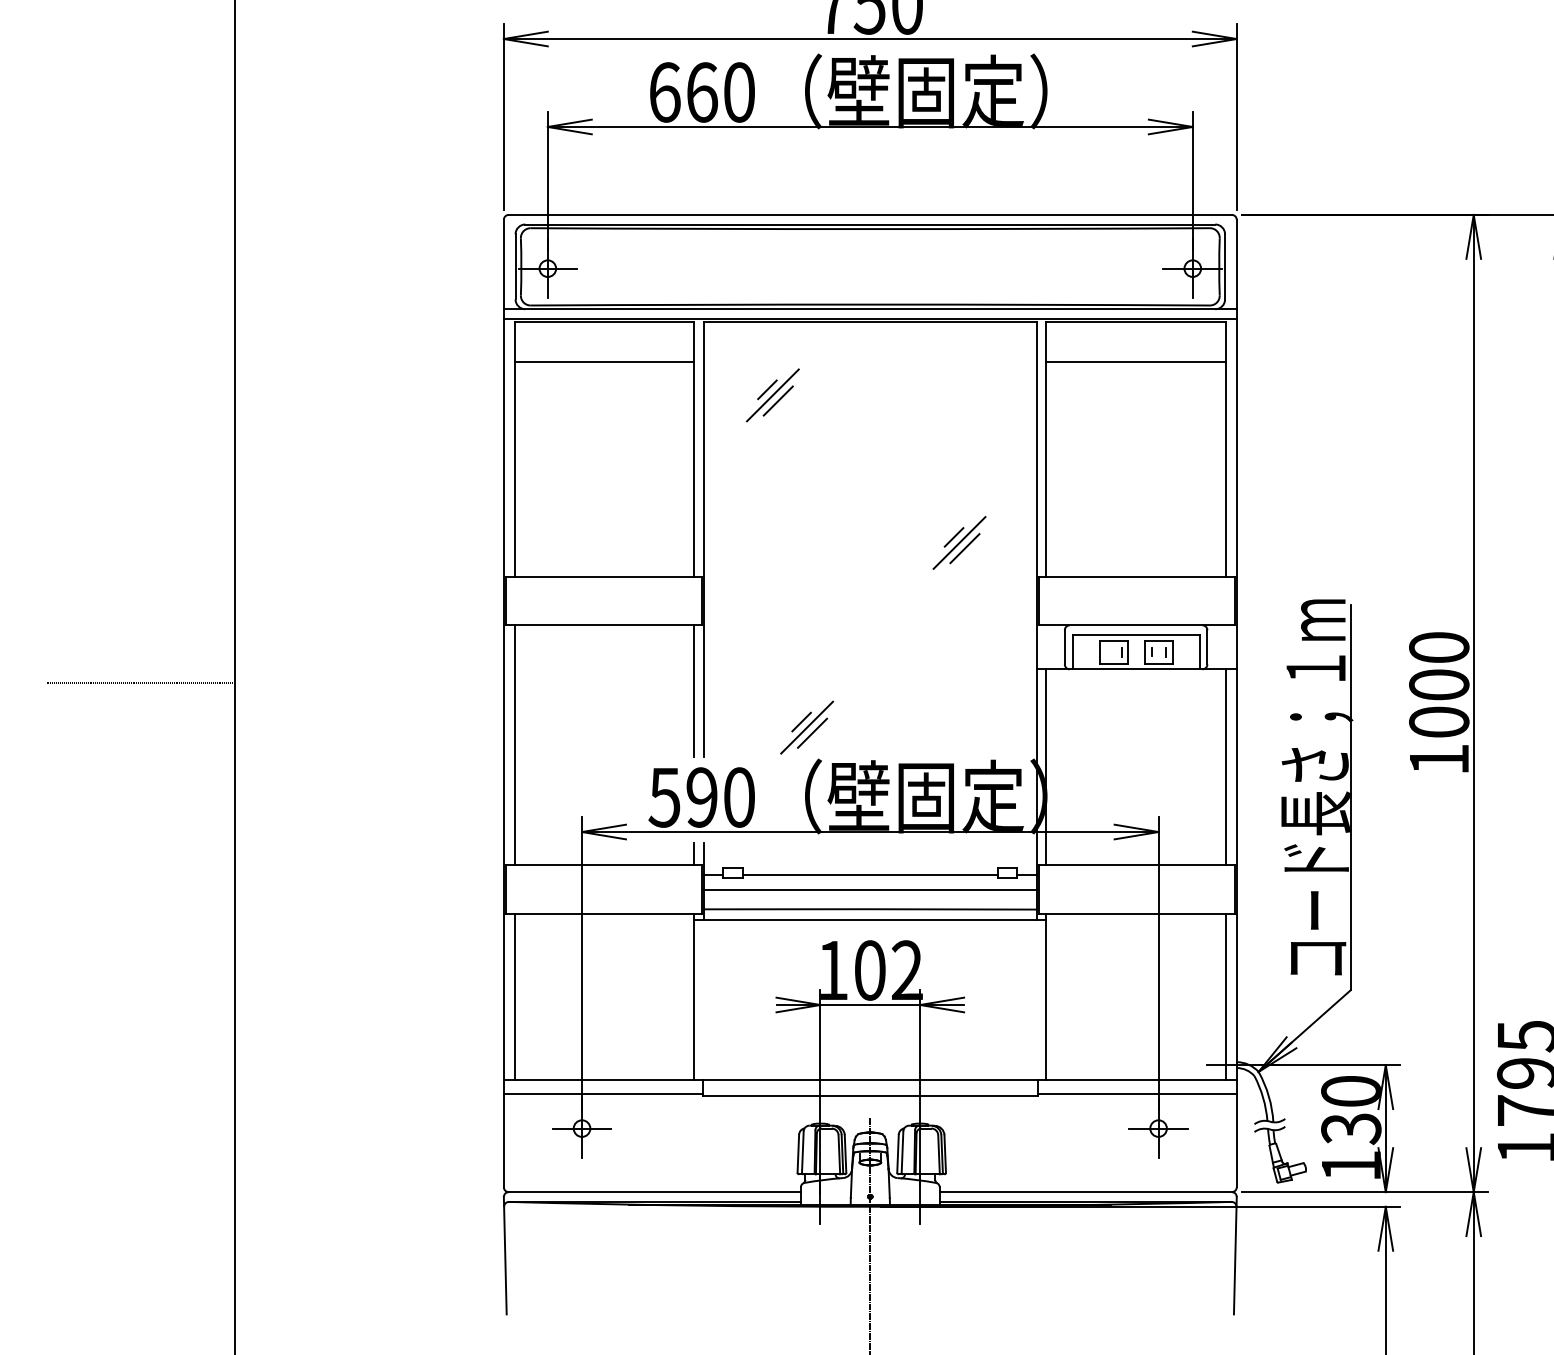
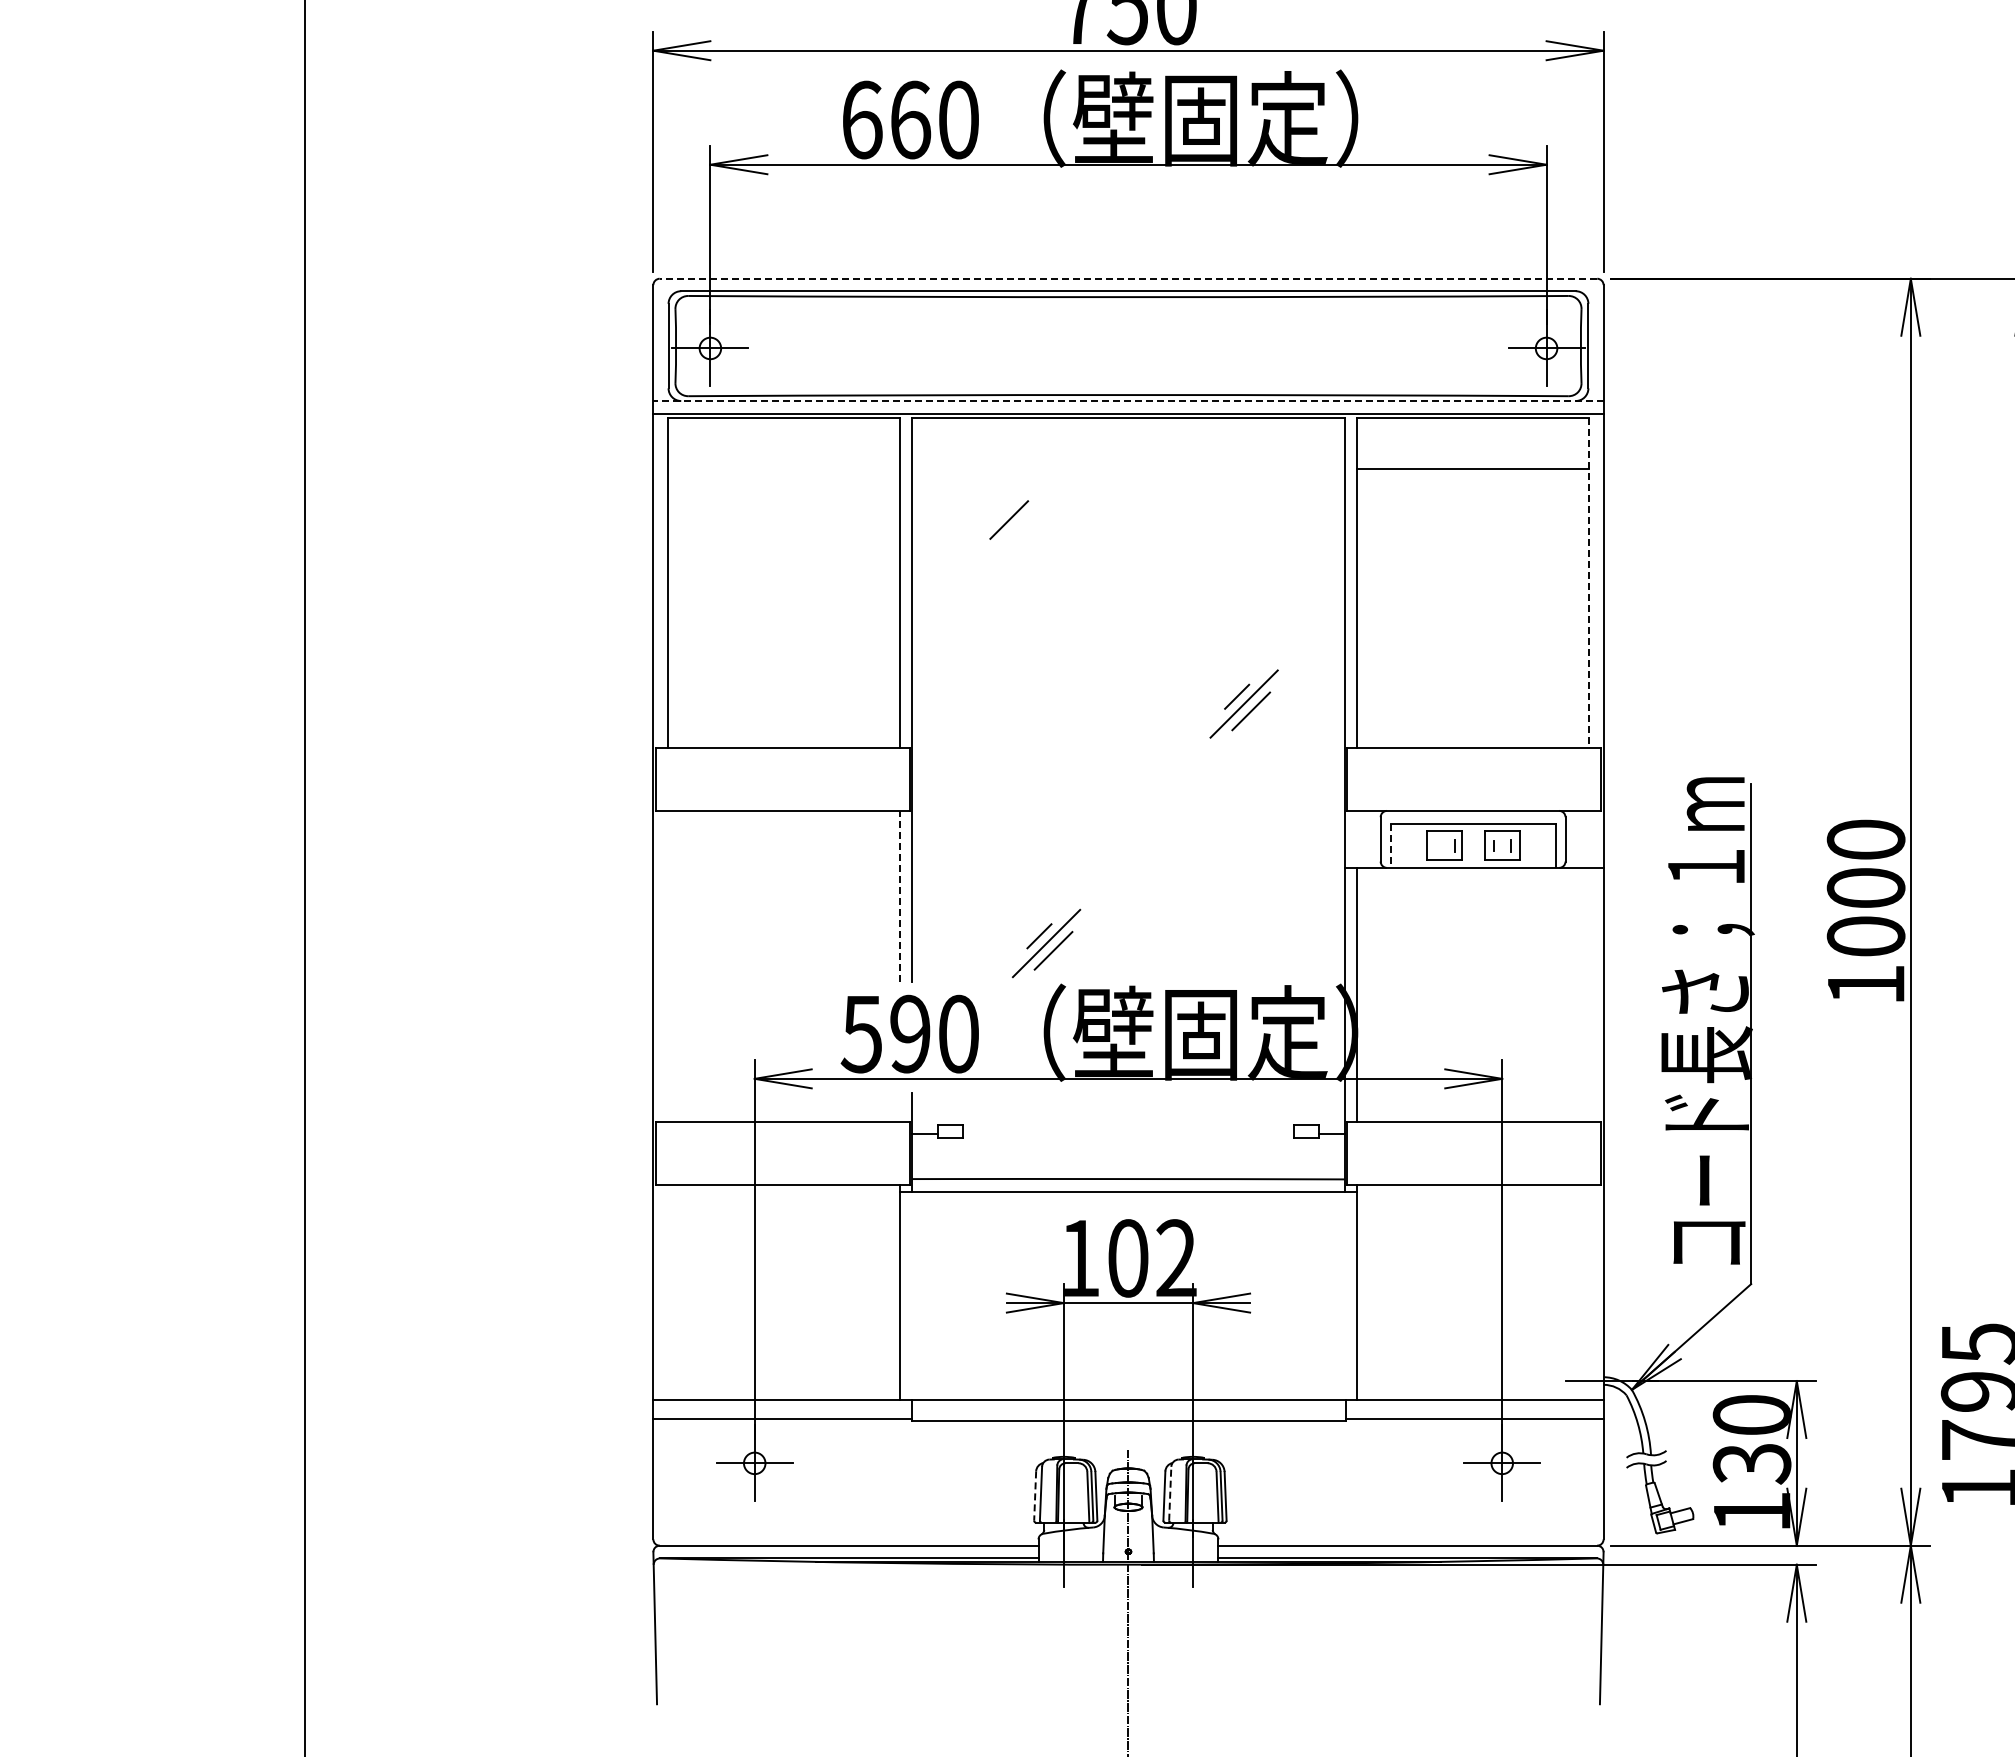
line: (870, 214) -> (1128, 278), solid -> dashed
line: (869, 309) -> (1127, 401), solid -> dashed
line: (604, 361) -> (783, 468), removed
line: (767, 389) -> (995, 505), removed
line: (772, 395) -> (1001, 512), removed
line: (1225, 449) -> (1589, 583), solid -> dashed
line: (1073, 652) -> (1391, 845), solid -> dashed
line: (139, 682) -> (181, 885), removed
line: (694, 691) -> (900, 896), solid -> dashed
line: (514, 745) -> (667, 966), removed
line: (1225, 766) -> (1589, 994), removed
line: (694, 854) -> (900, 1107), removed
line: (870, 874) -> (1128, 1134), removed
line: (870, 889) -> (1128, 1153), removed
line: (514, 996) -> (667, 1292), removed
line: (1225, 996) -> (1589, 1292), removed
line: (902, 1151) -> (1170, 1493), solid -> dashed
line: (798, 1154) -> (1035, 1496), solid -> dashed

